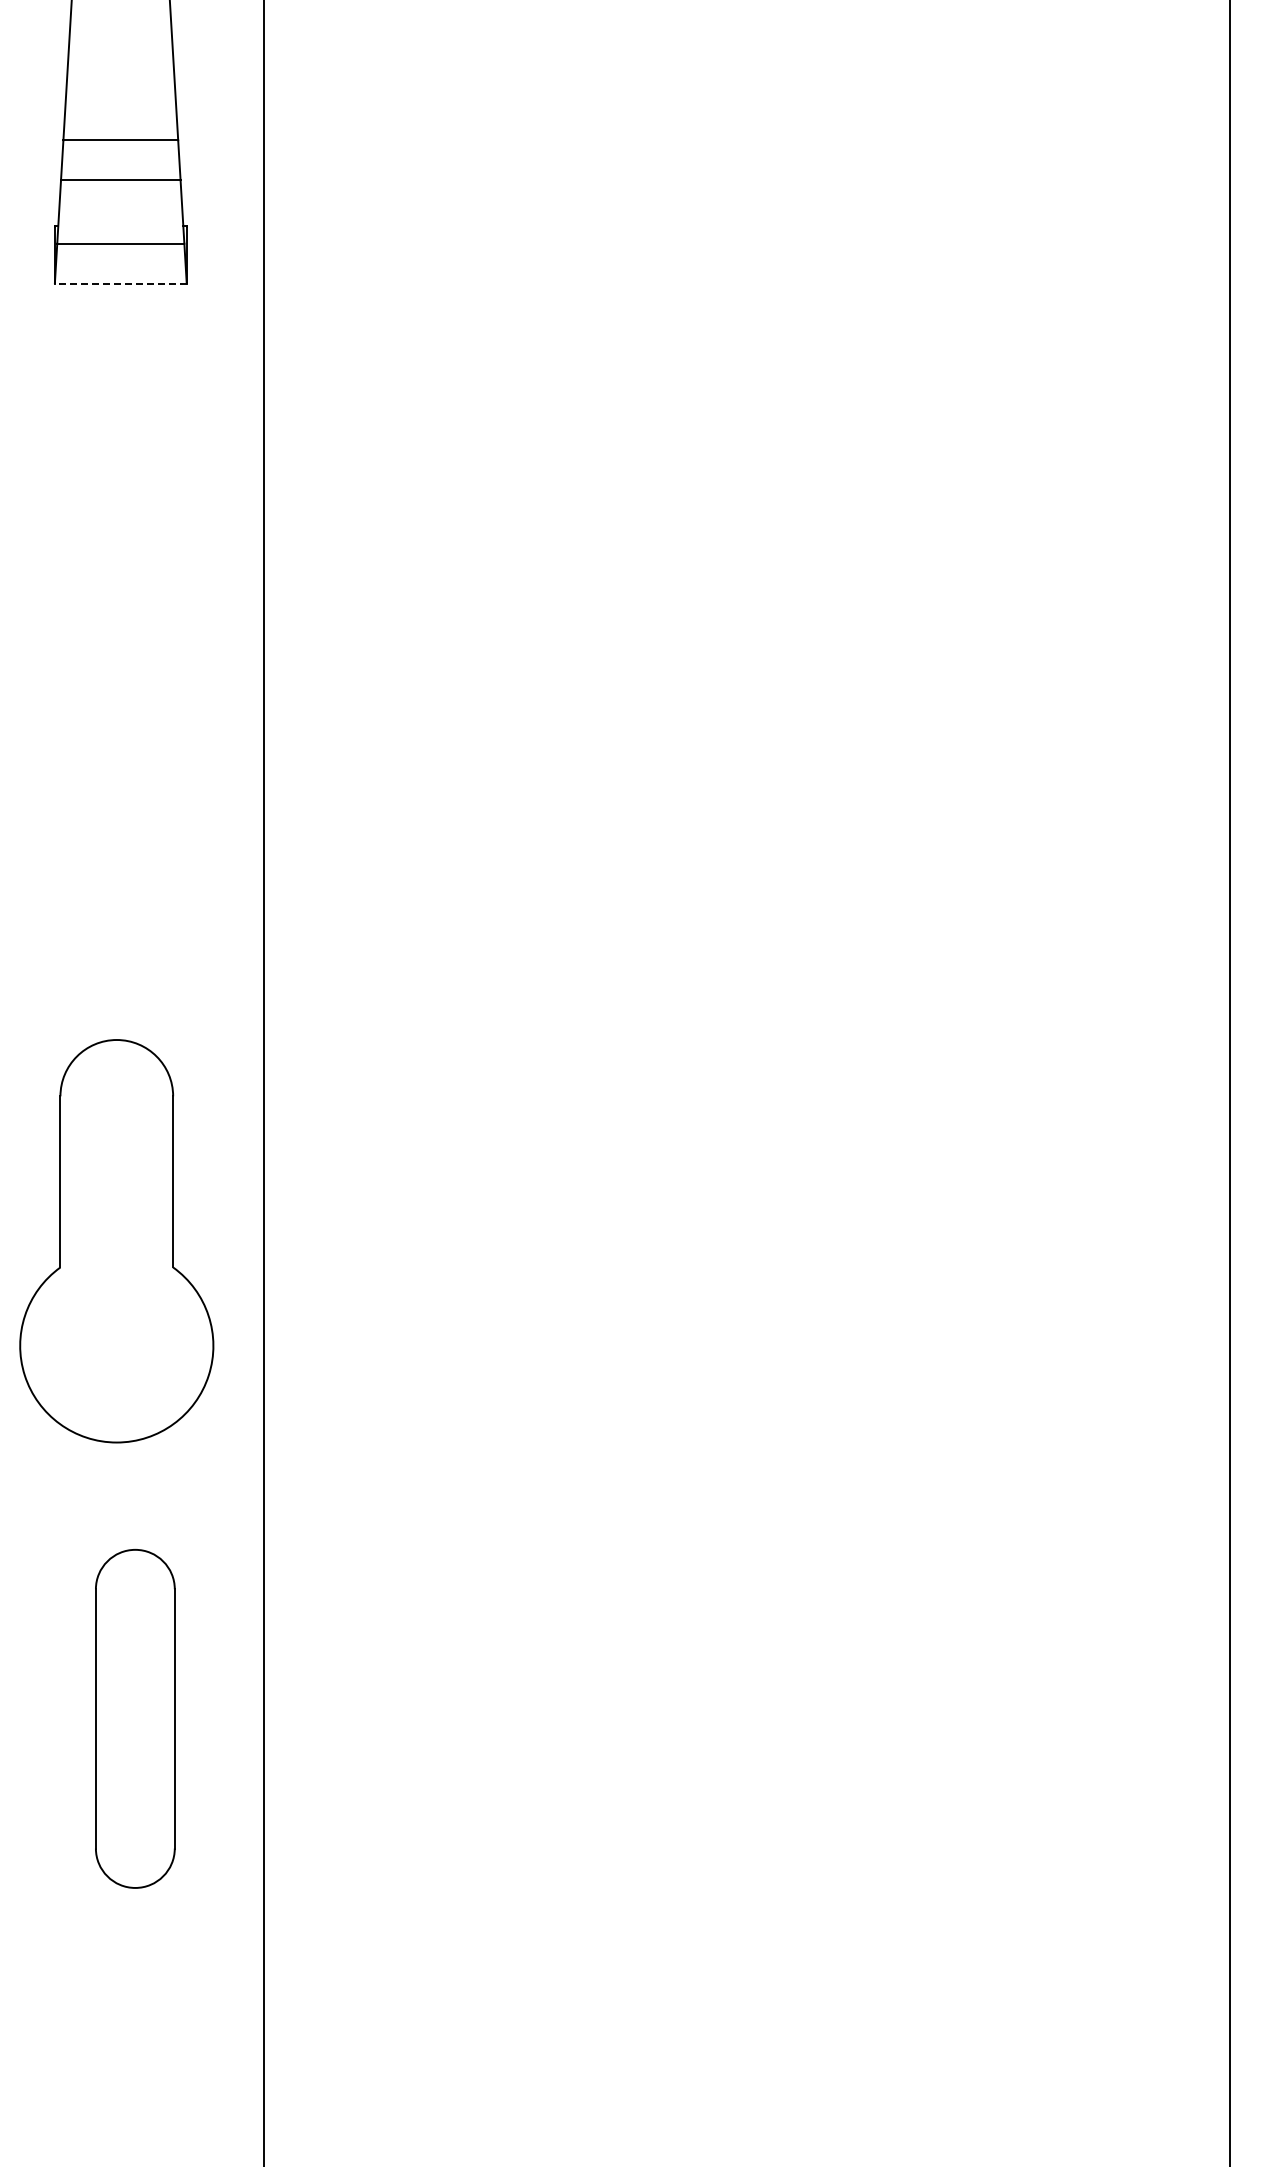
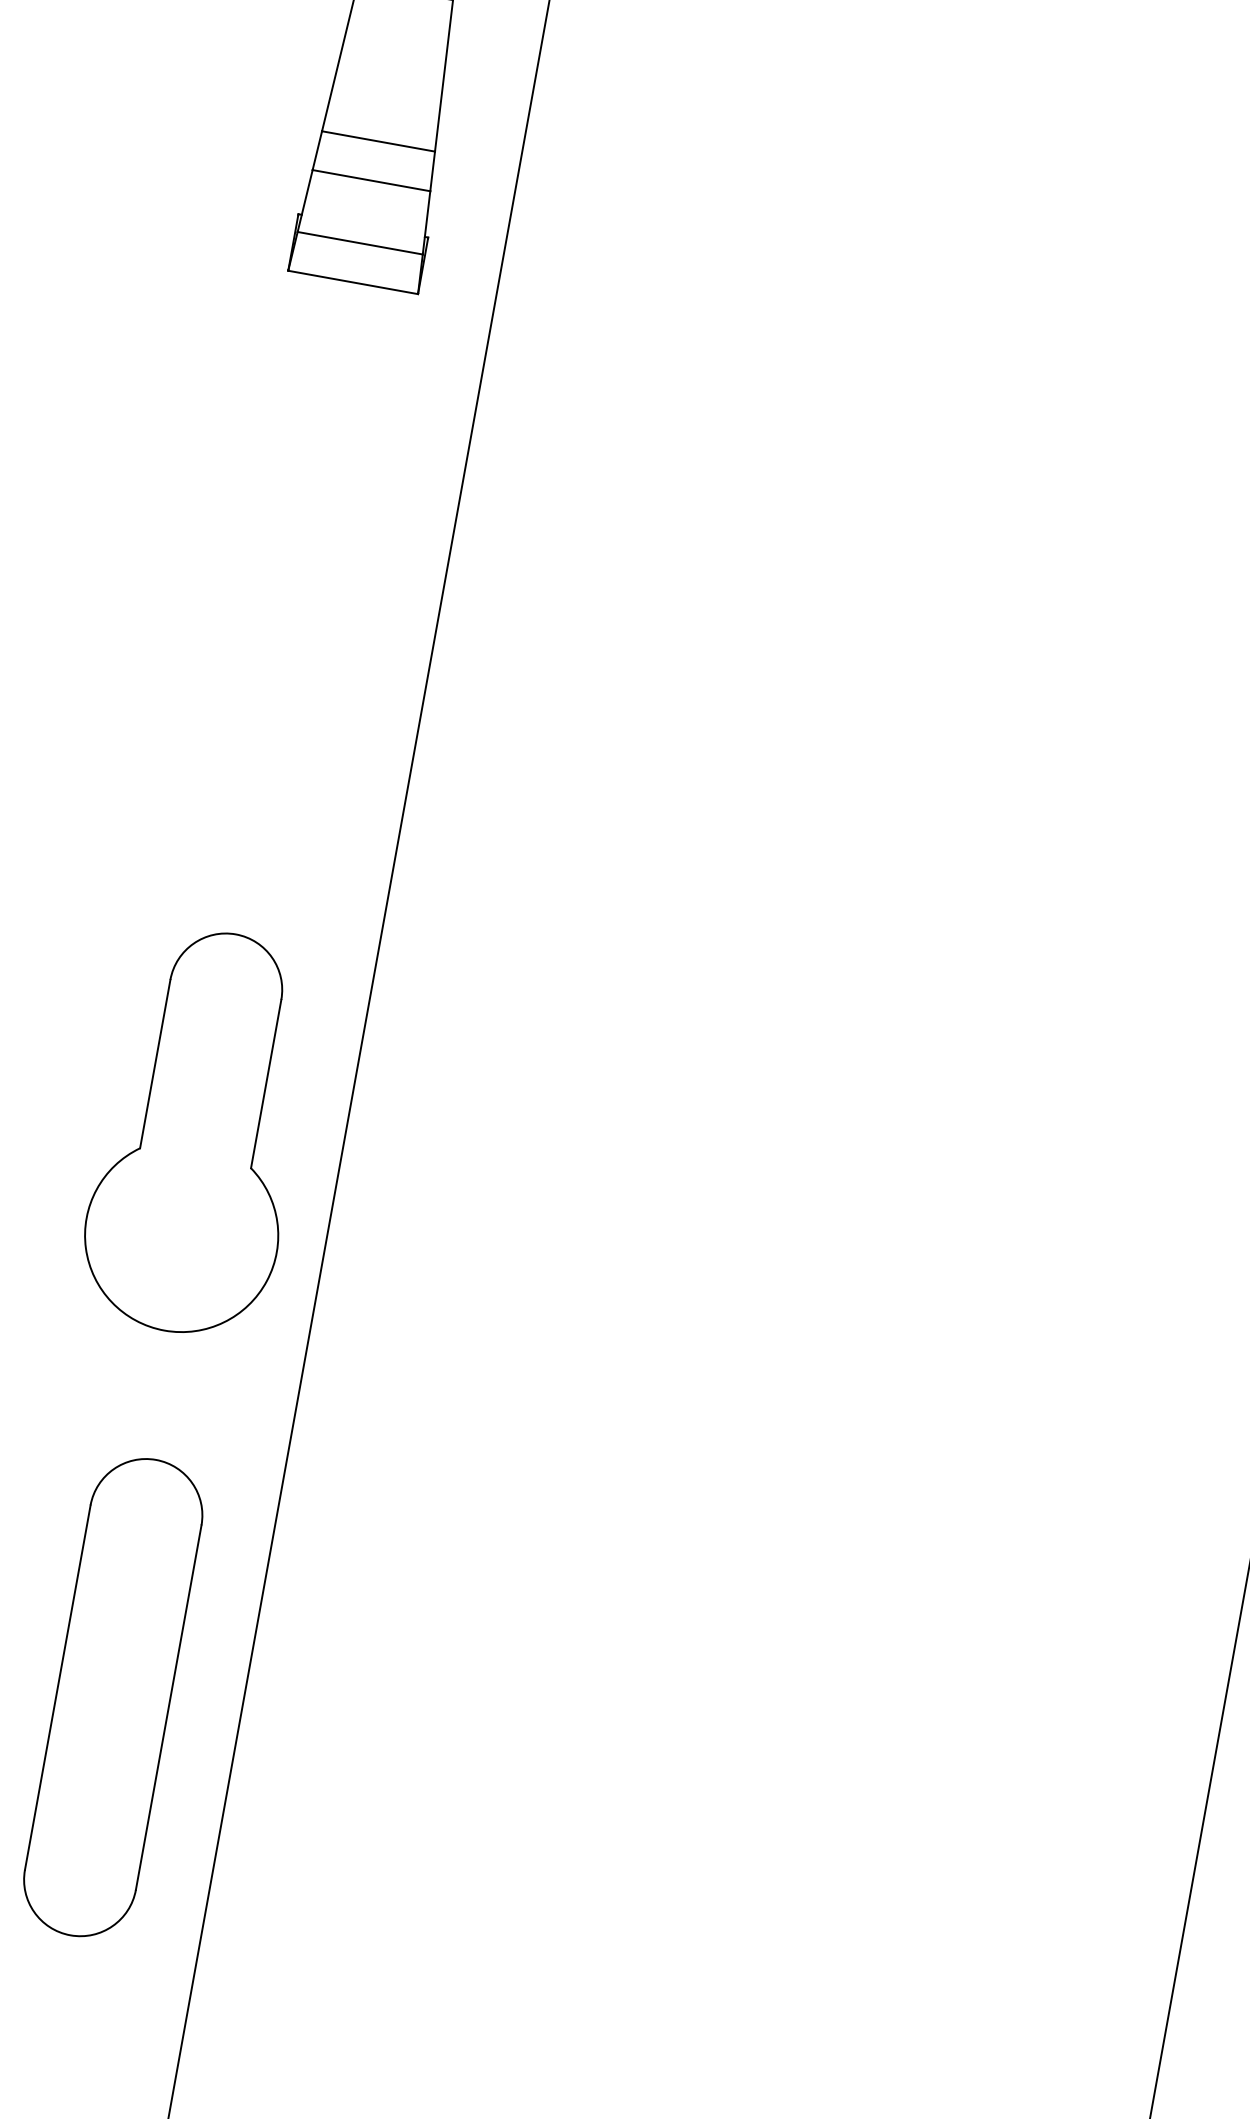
line: (120, 283) -> (352, 282), dashed -> solid
part: (116, 1241) -> (199, 1132), moved
part: (135, 1718) -> (113, 1697), size x1.43

